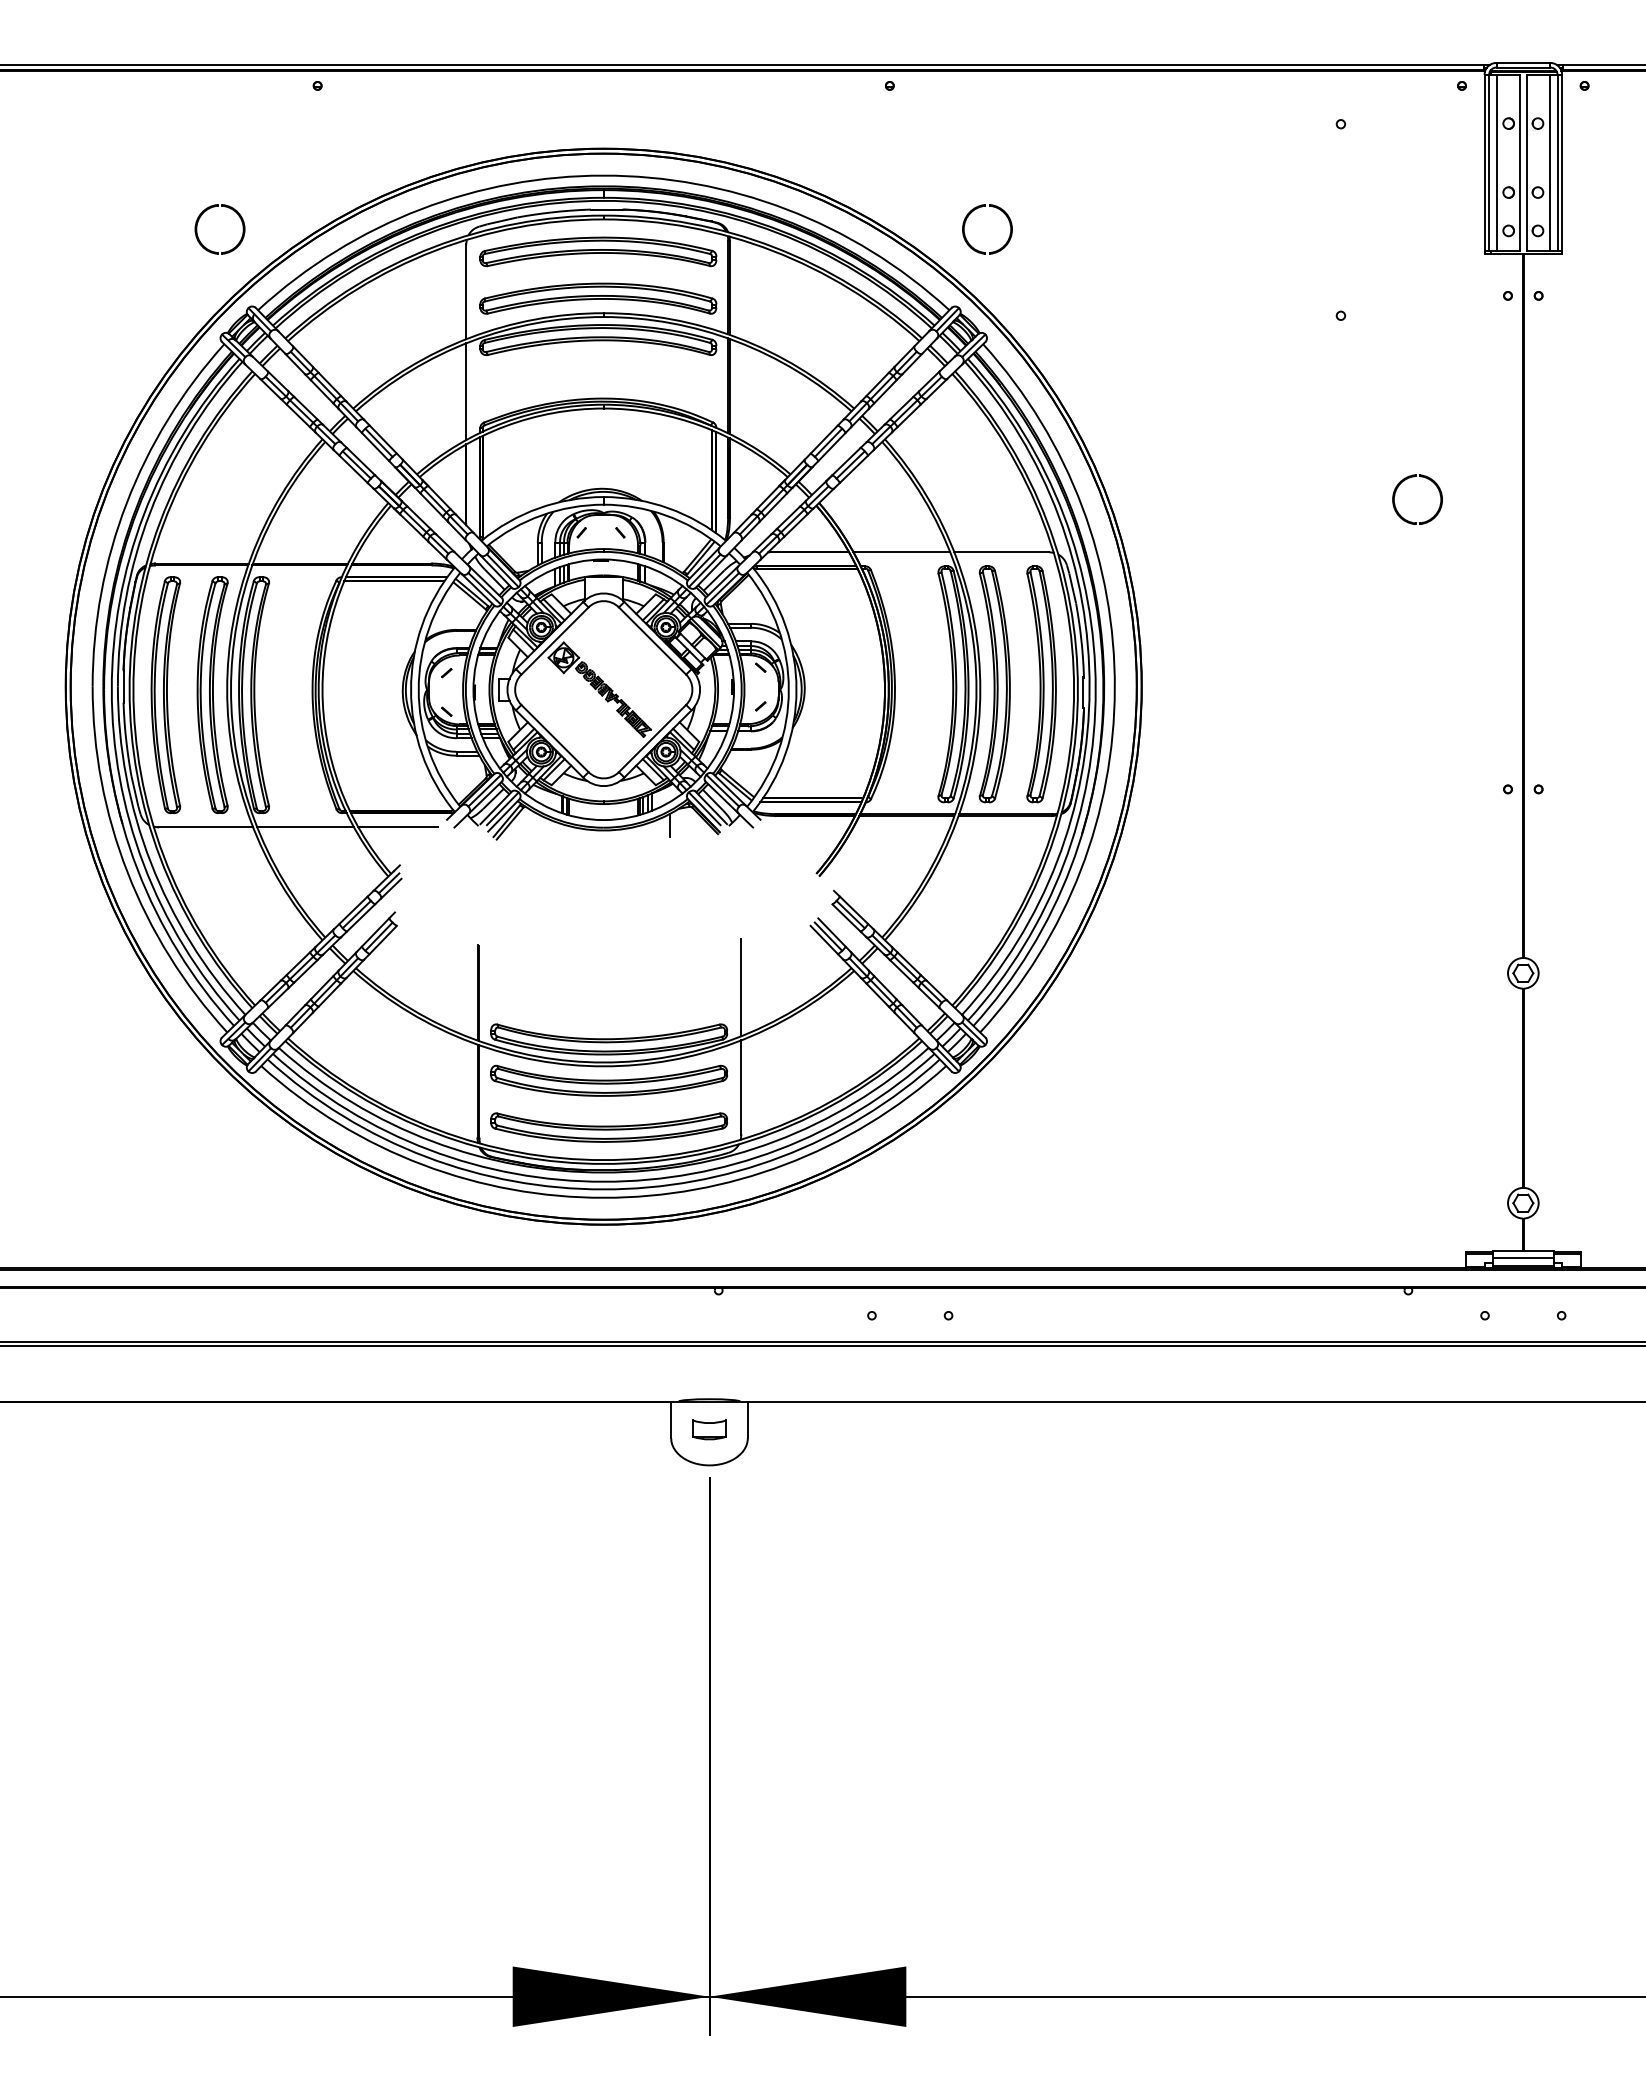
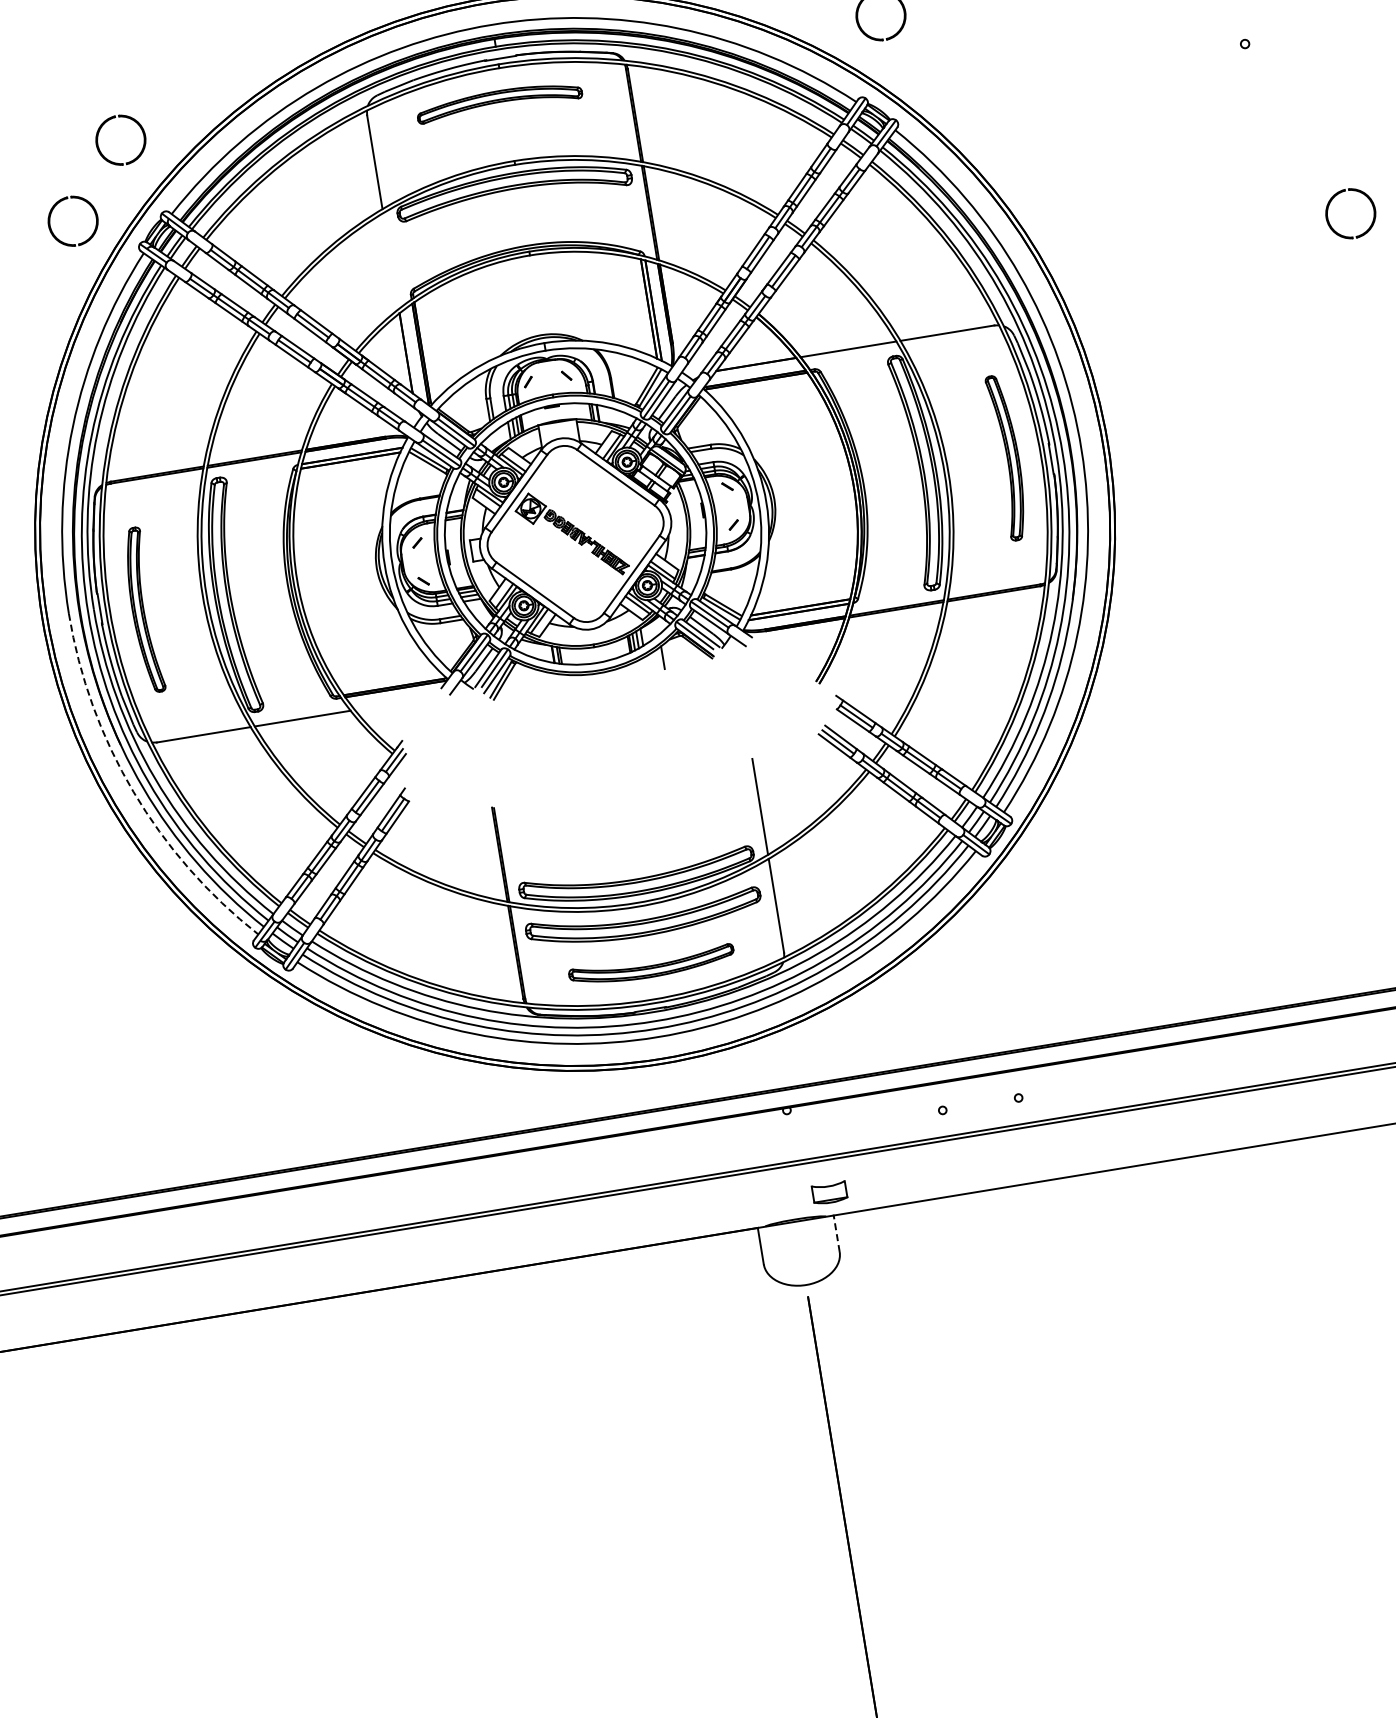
part: (598, 251) -> (499, 100), size x0.7
part: (139, 292) -> (51, 215), added
part: (598, 298) -> (506, 147), removed
line: (466, 391) -> (391, 260), removed
part: (994, 684) -> (961, 465), removed
part: (1041, 684) -> (1008, 457), size x0.7
part: (212, 694) -> (188, 602), removed
part: (165, 695) -> (142, 610), size x0.7
line: (397, 827) -> (393, 703), removed
arc: (127, 872) -> (133, 792), solid -> dashed
part: (609, 1127) -> (652, 966), size x0.7
line: (747, 1419) -> (836, 1233), solid -> dashed
part: (709, 1429) -> (829, 1192), moved

